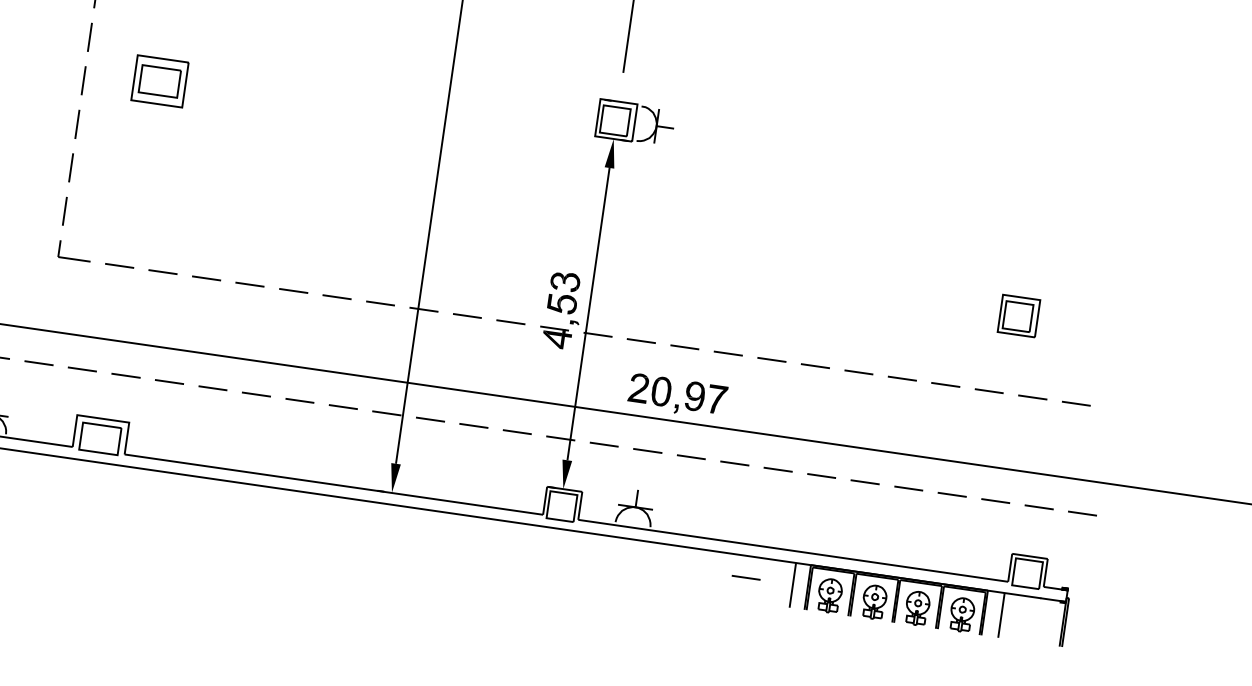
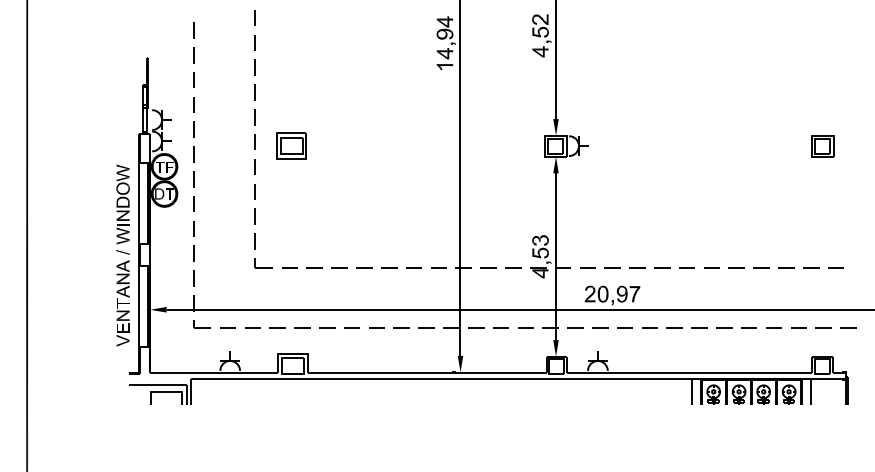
part: (159, 80) -> (291, 145), moved
fill: (620, 87) -> (555, 127), added
part: (1018, 316) -> (822, 146), moved
line: (746, 576) -> (665, 390), removed

